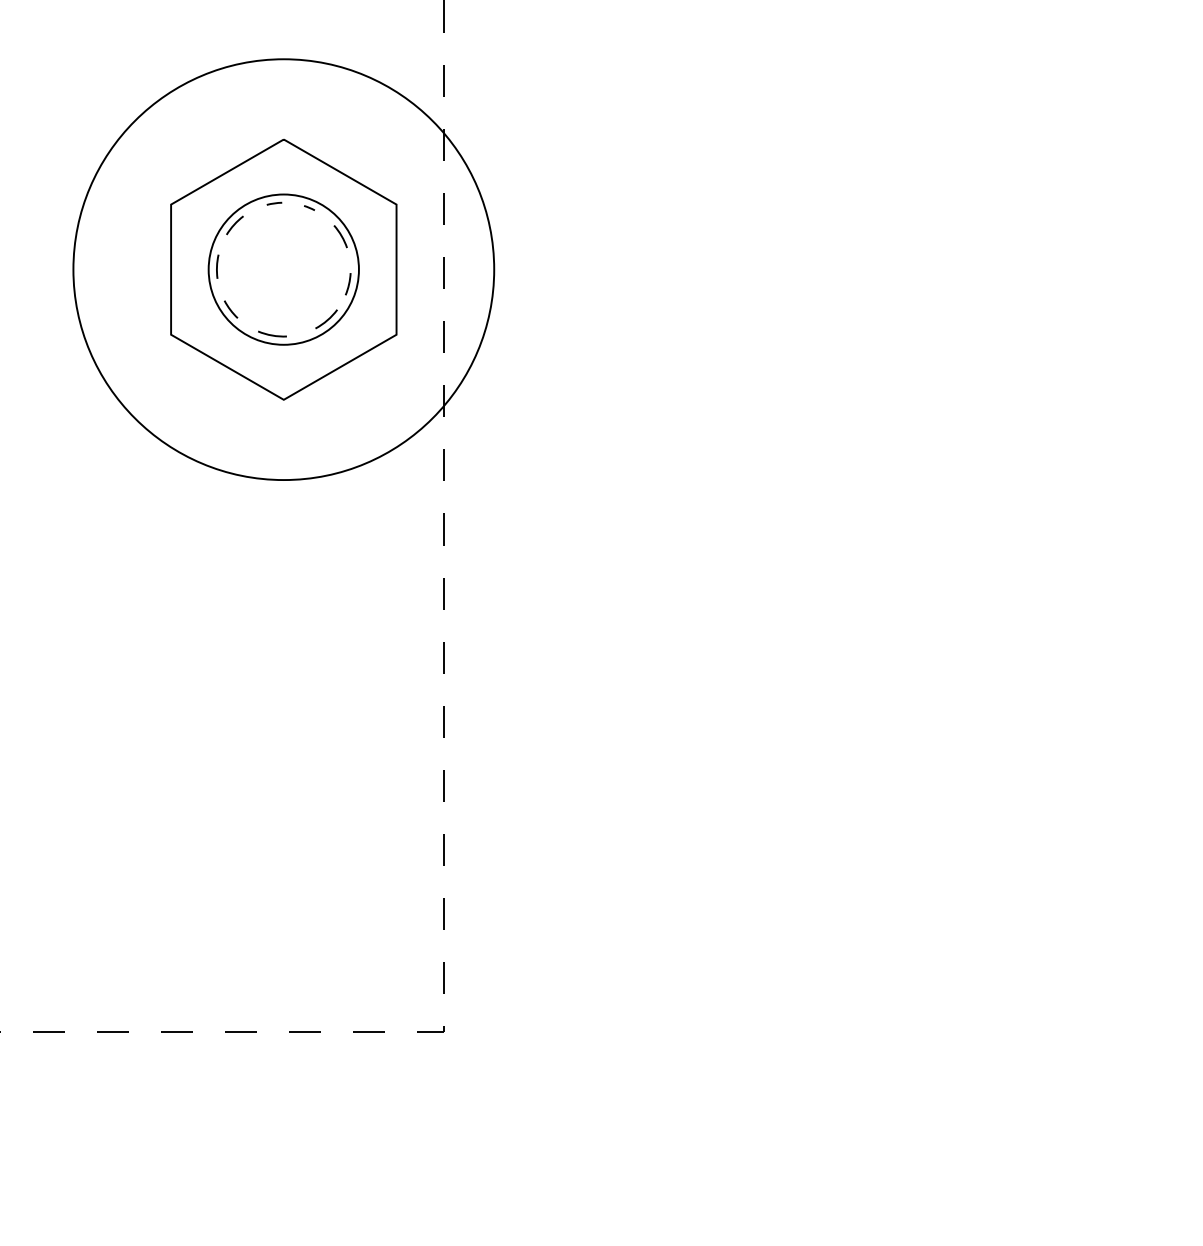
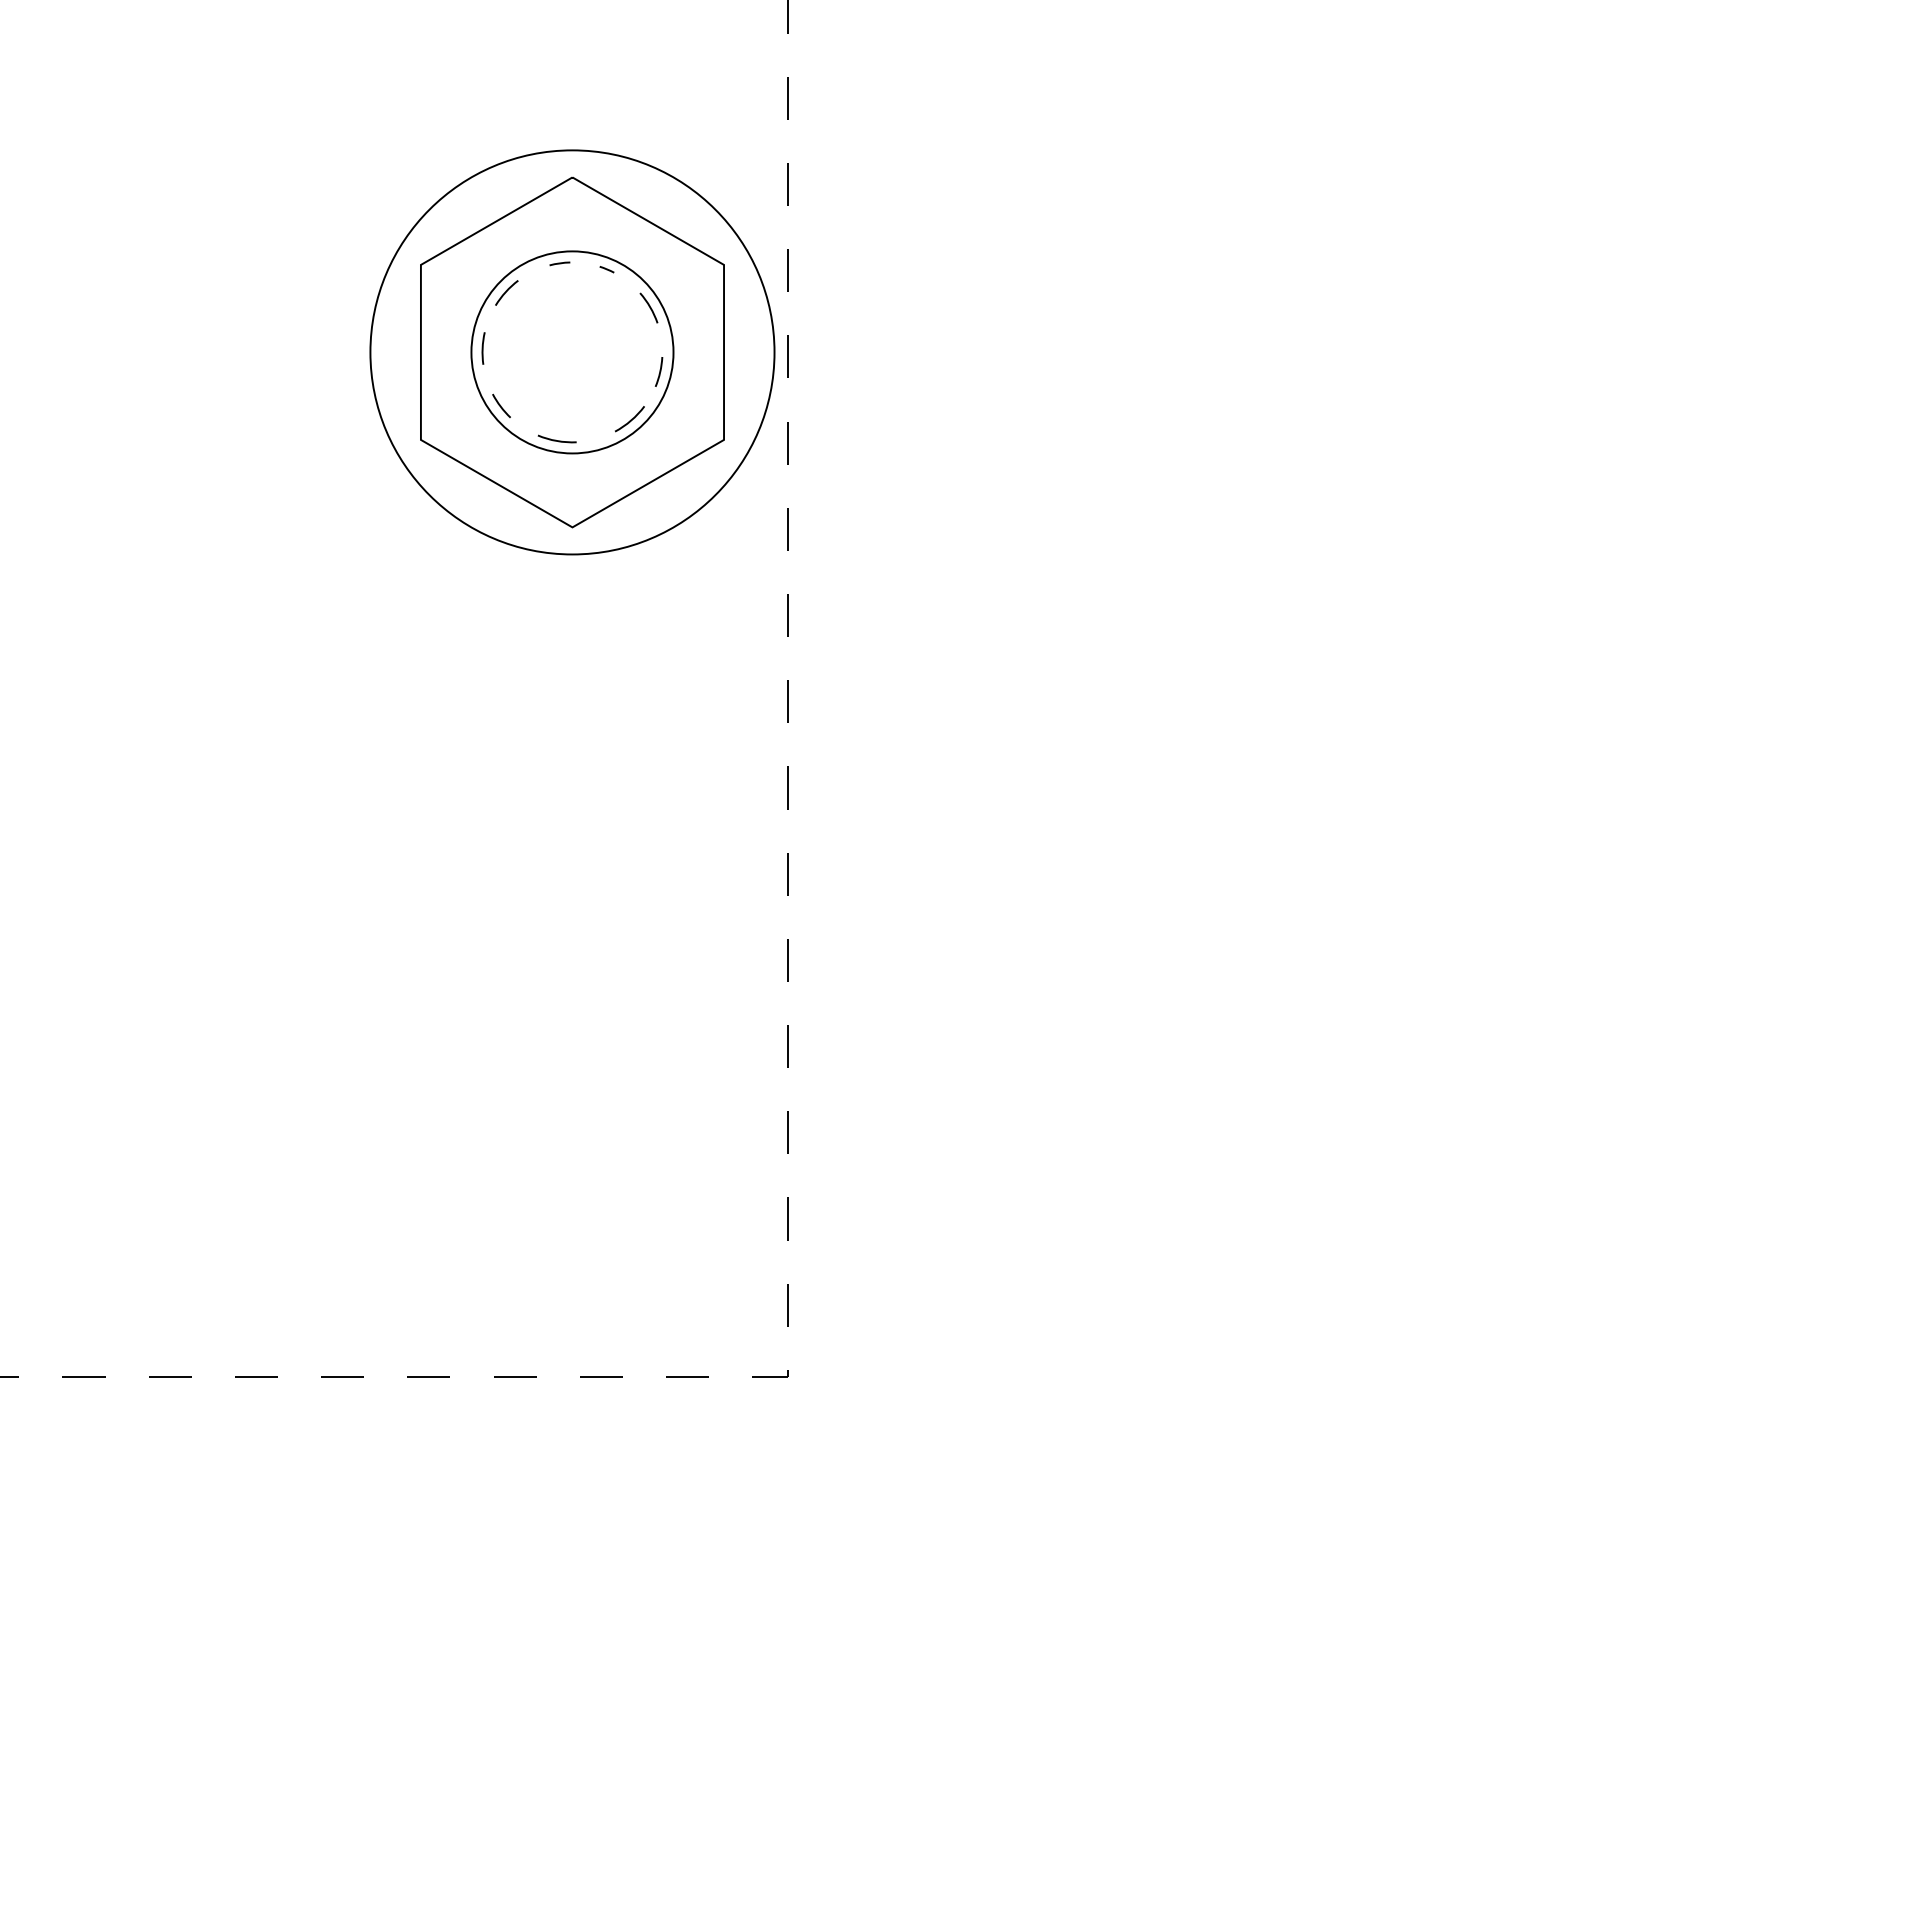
circle: (283, 269) -> (572, 352), size x0.71

